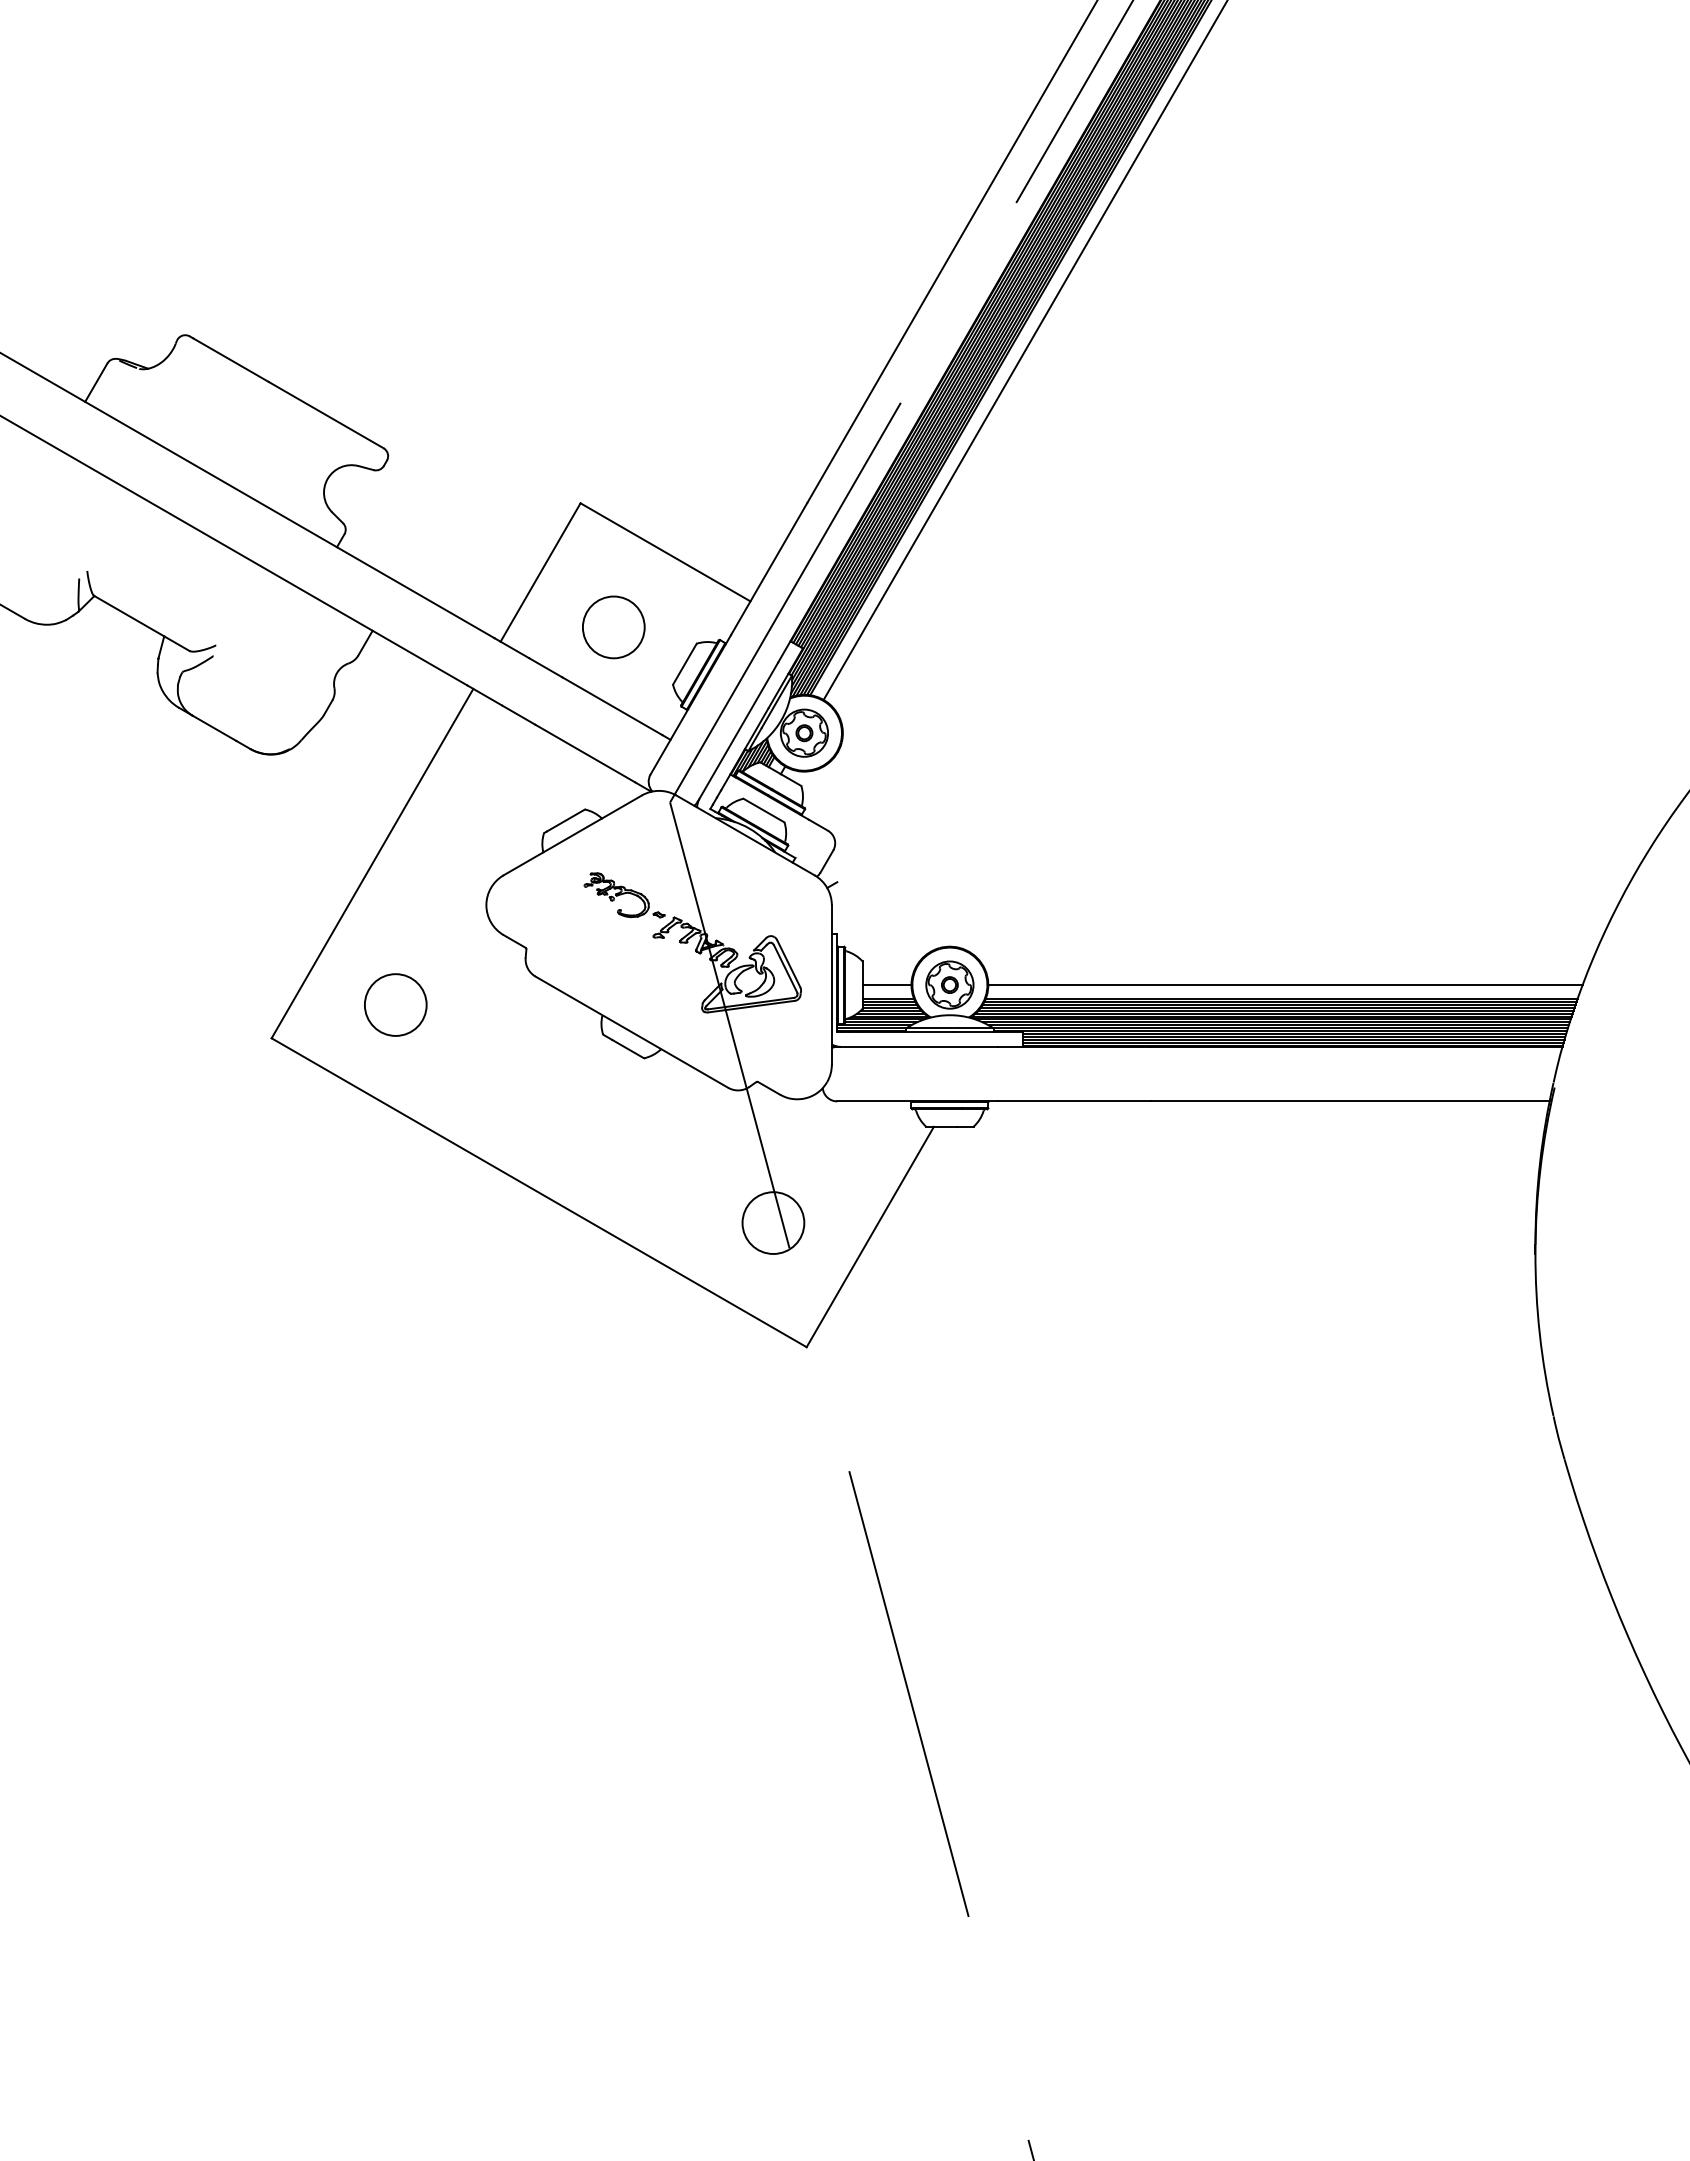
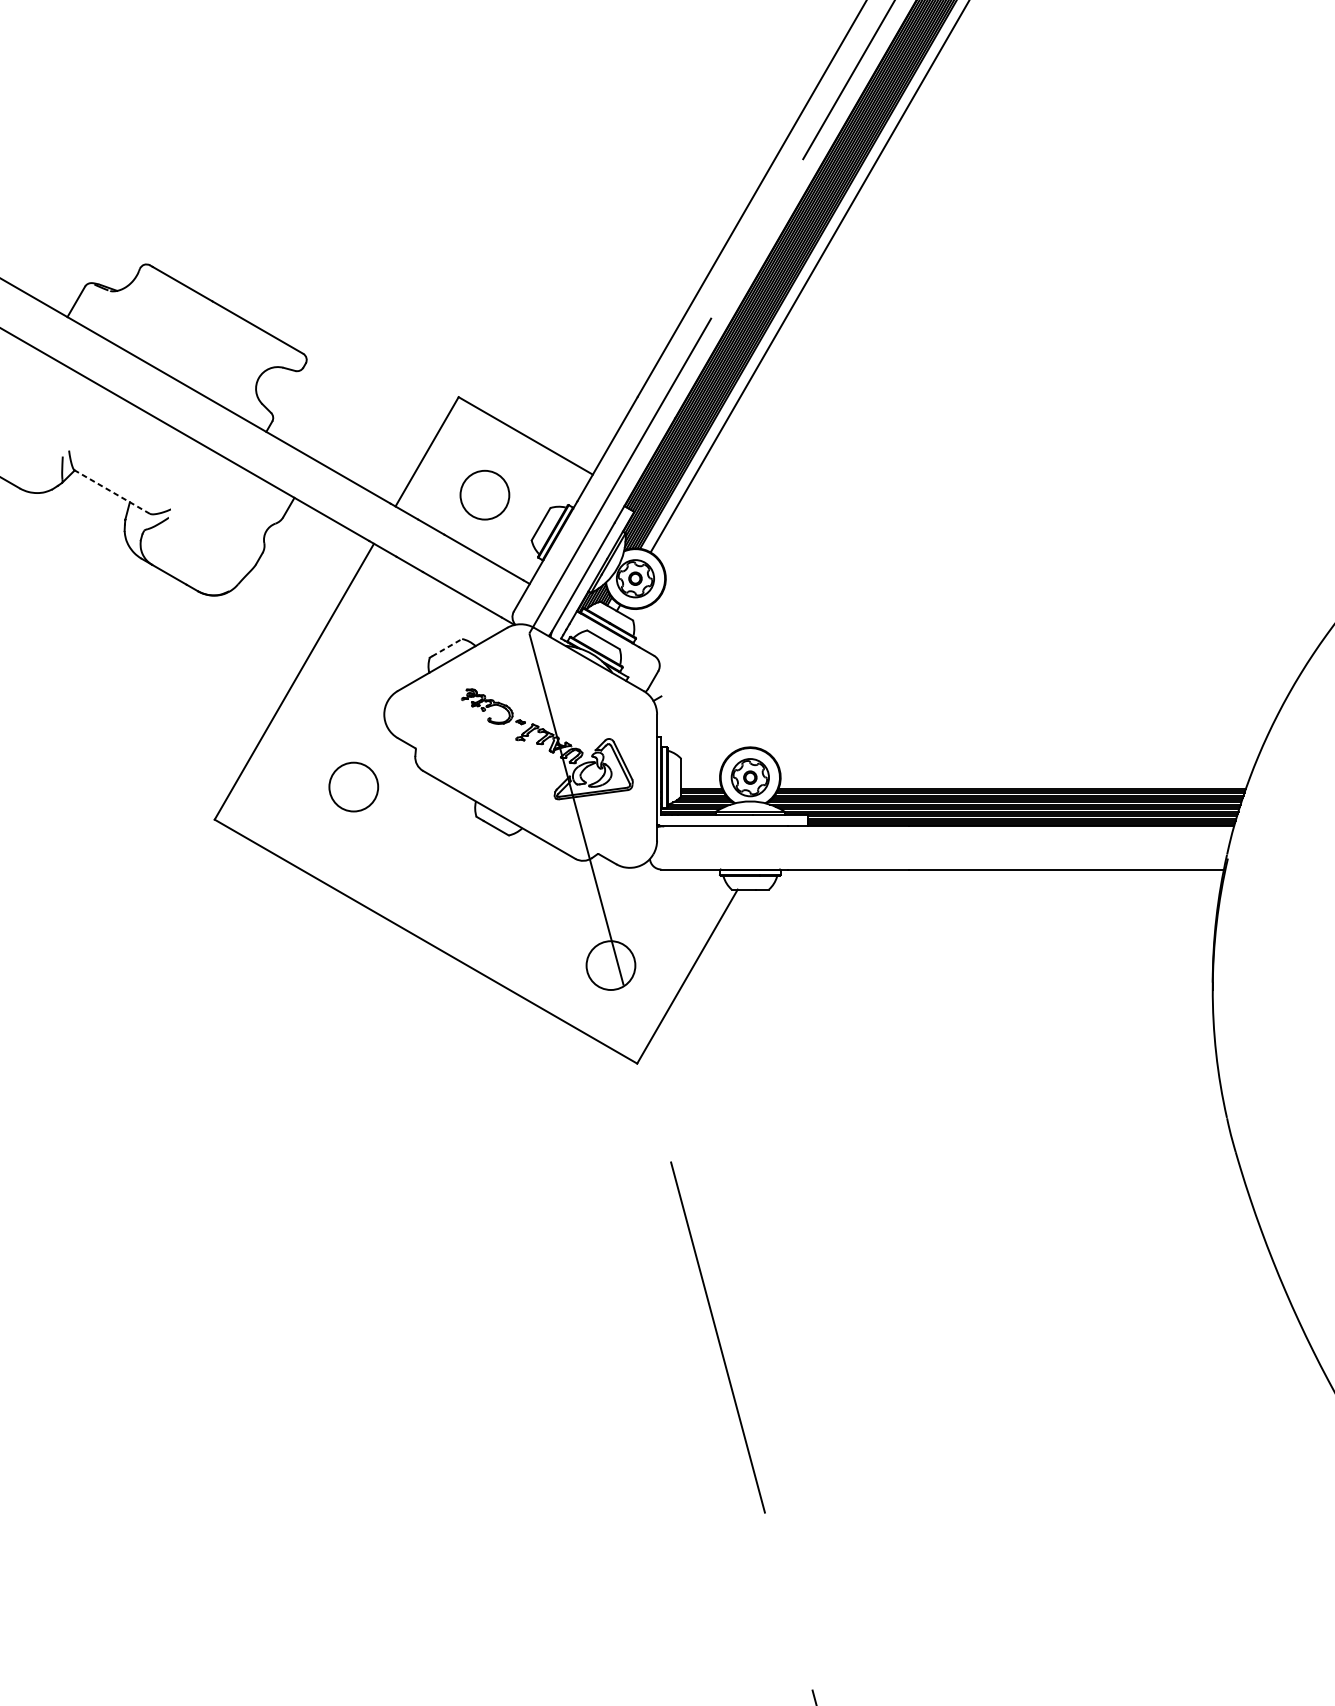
line: (141, 623) -> (111, 492), solid -> dashed
line: (566, 820) -> (447, 647), solid -> dashed
line: (886, 985) -> (700, 777), removed
line: (1285, 985) -> (1015, 777), removed
circle: (395, 1004) -> (353, 786), moved

